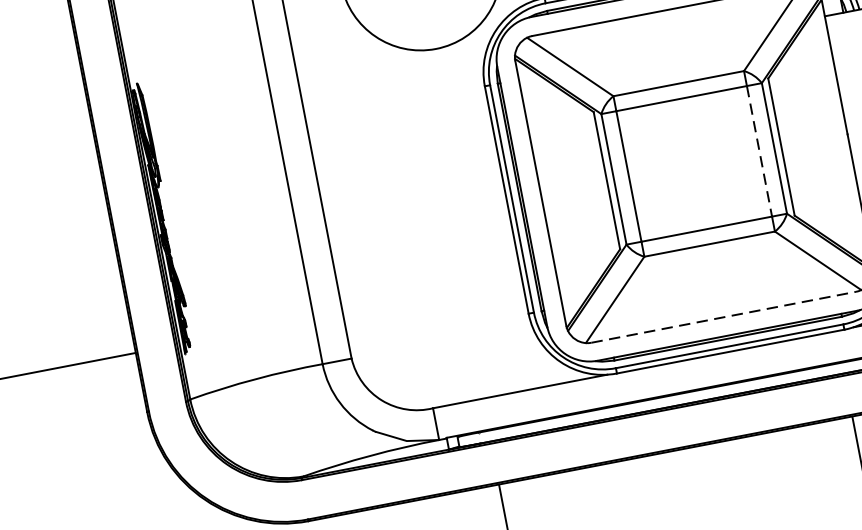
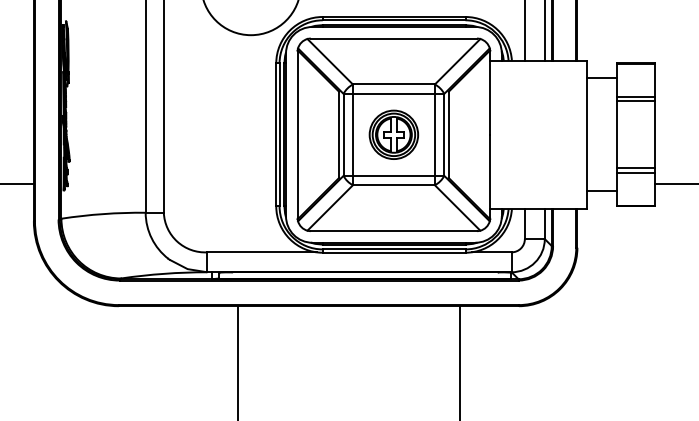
line: (758, 150) -> (434, 134), dashed -> solid
part: (693, 163) -> (393, 134), added
line: (724, 317) -> (394, 231), dashed -> solid

